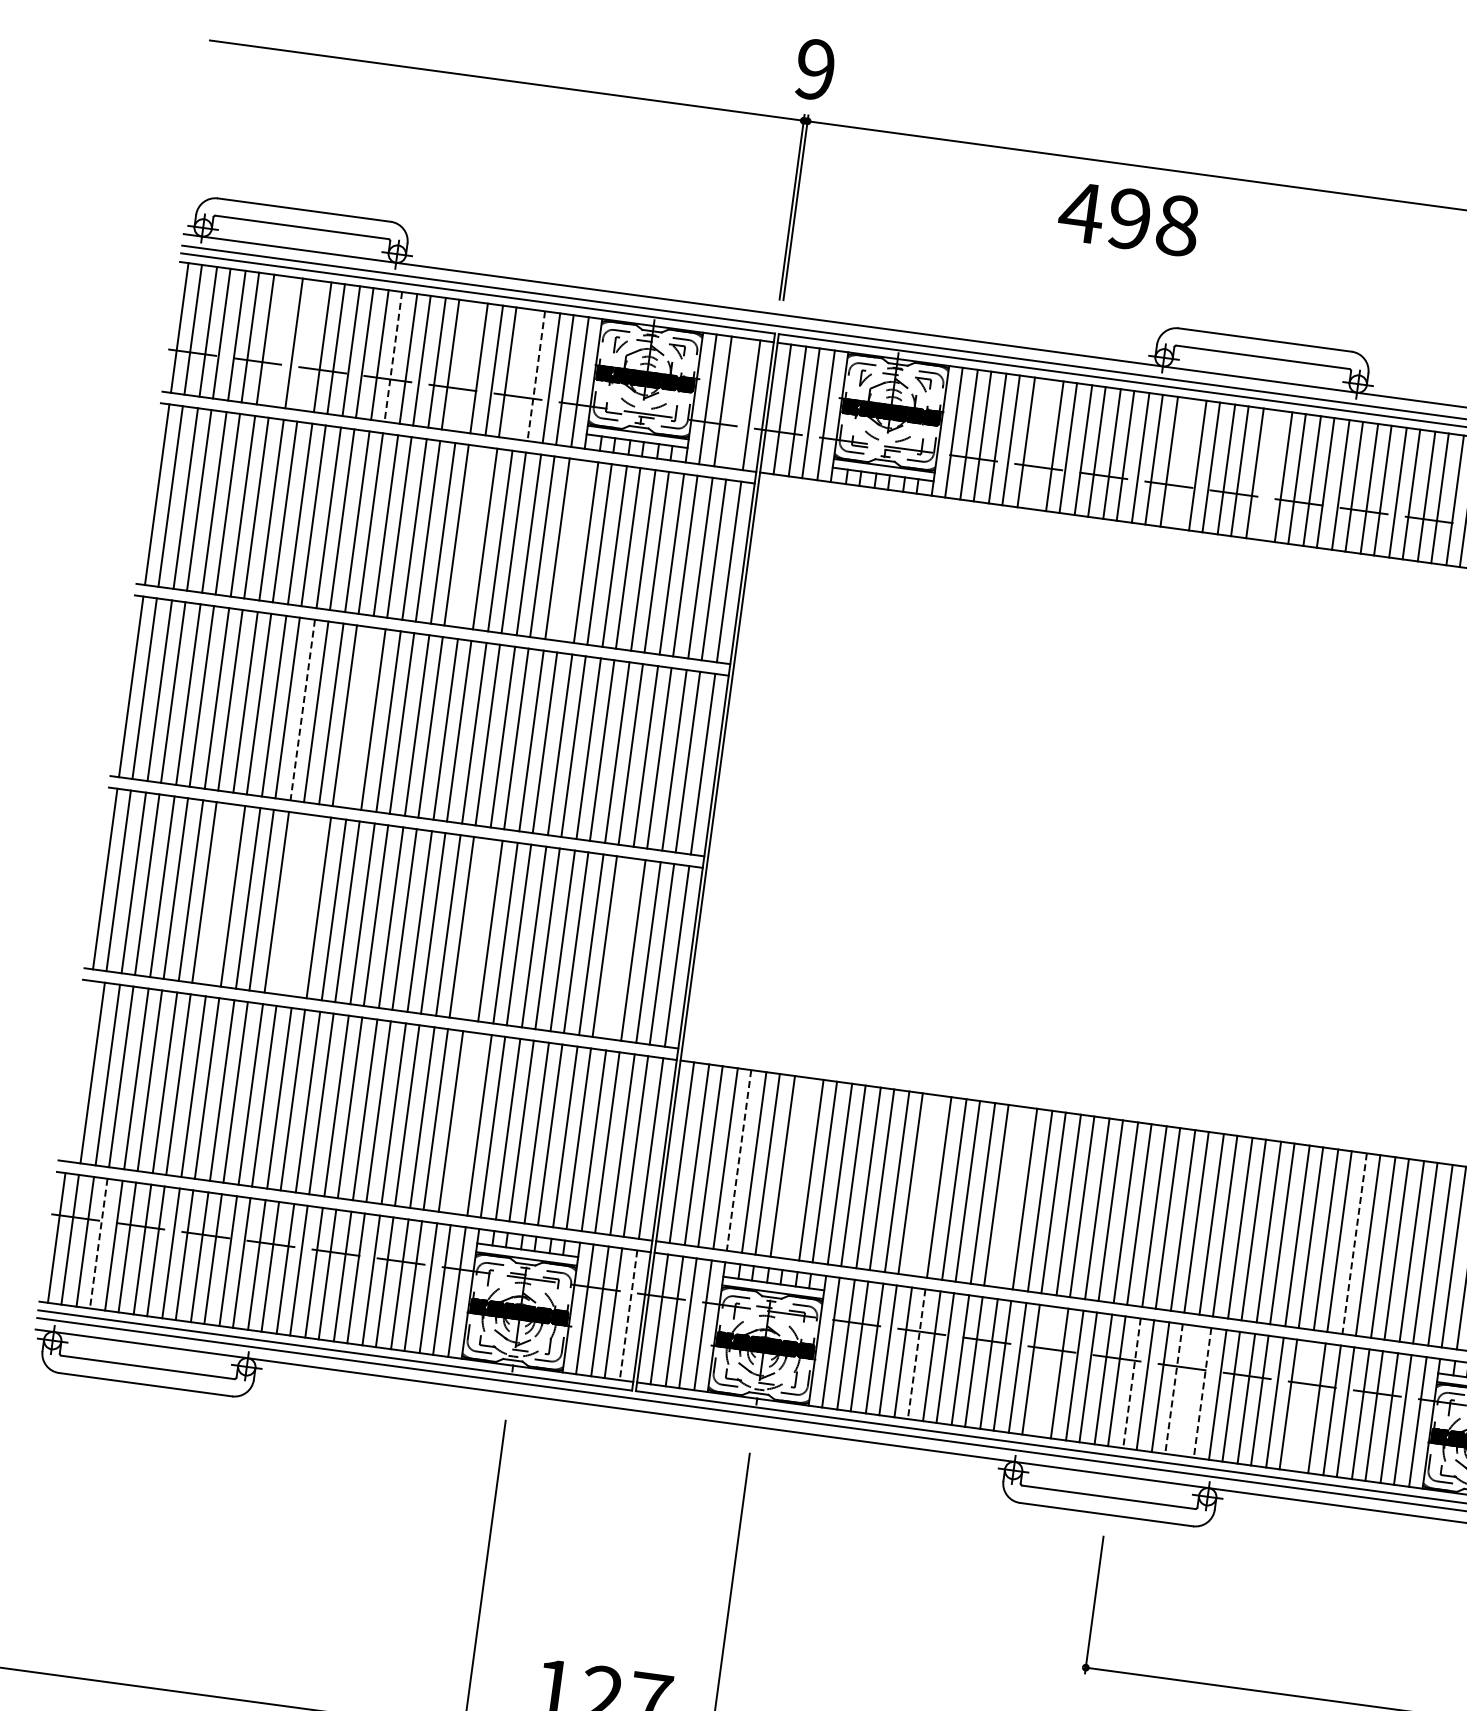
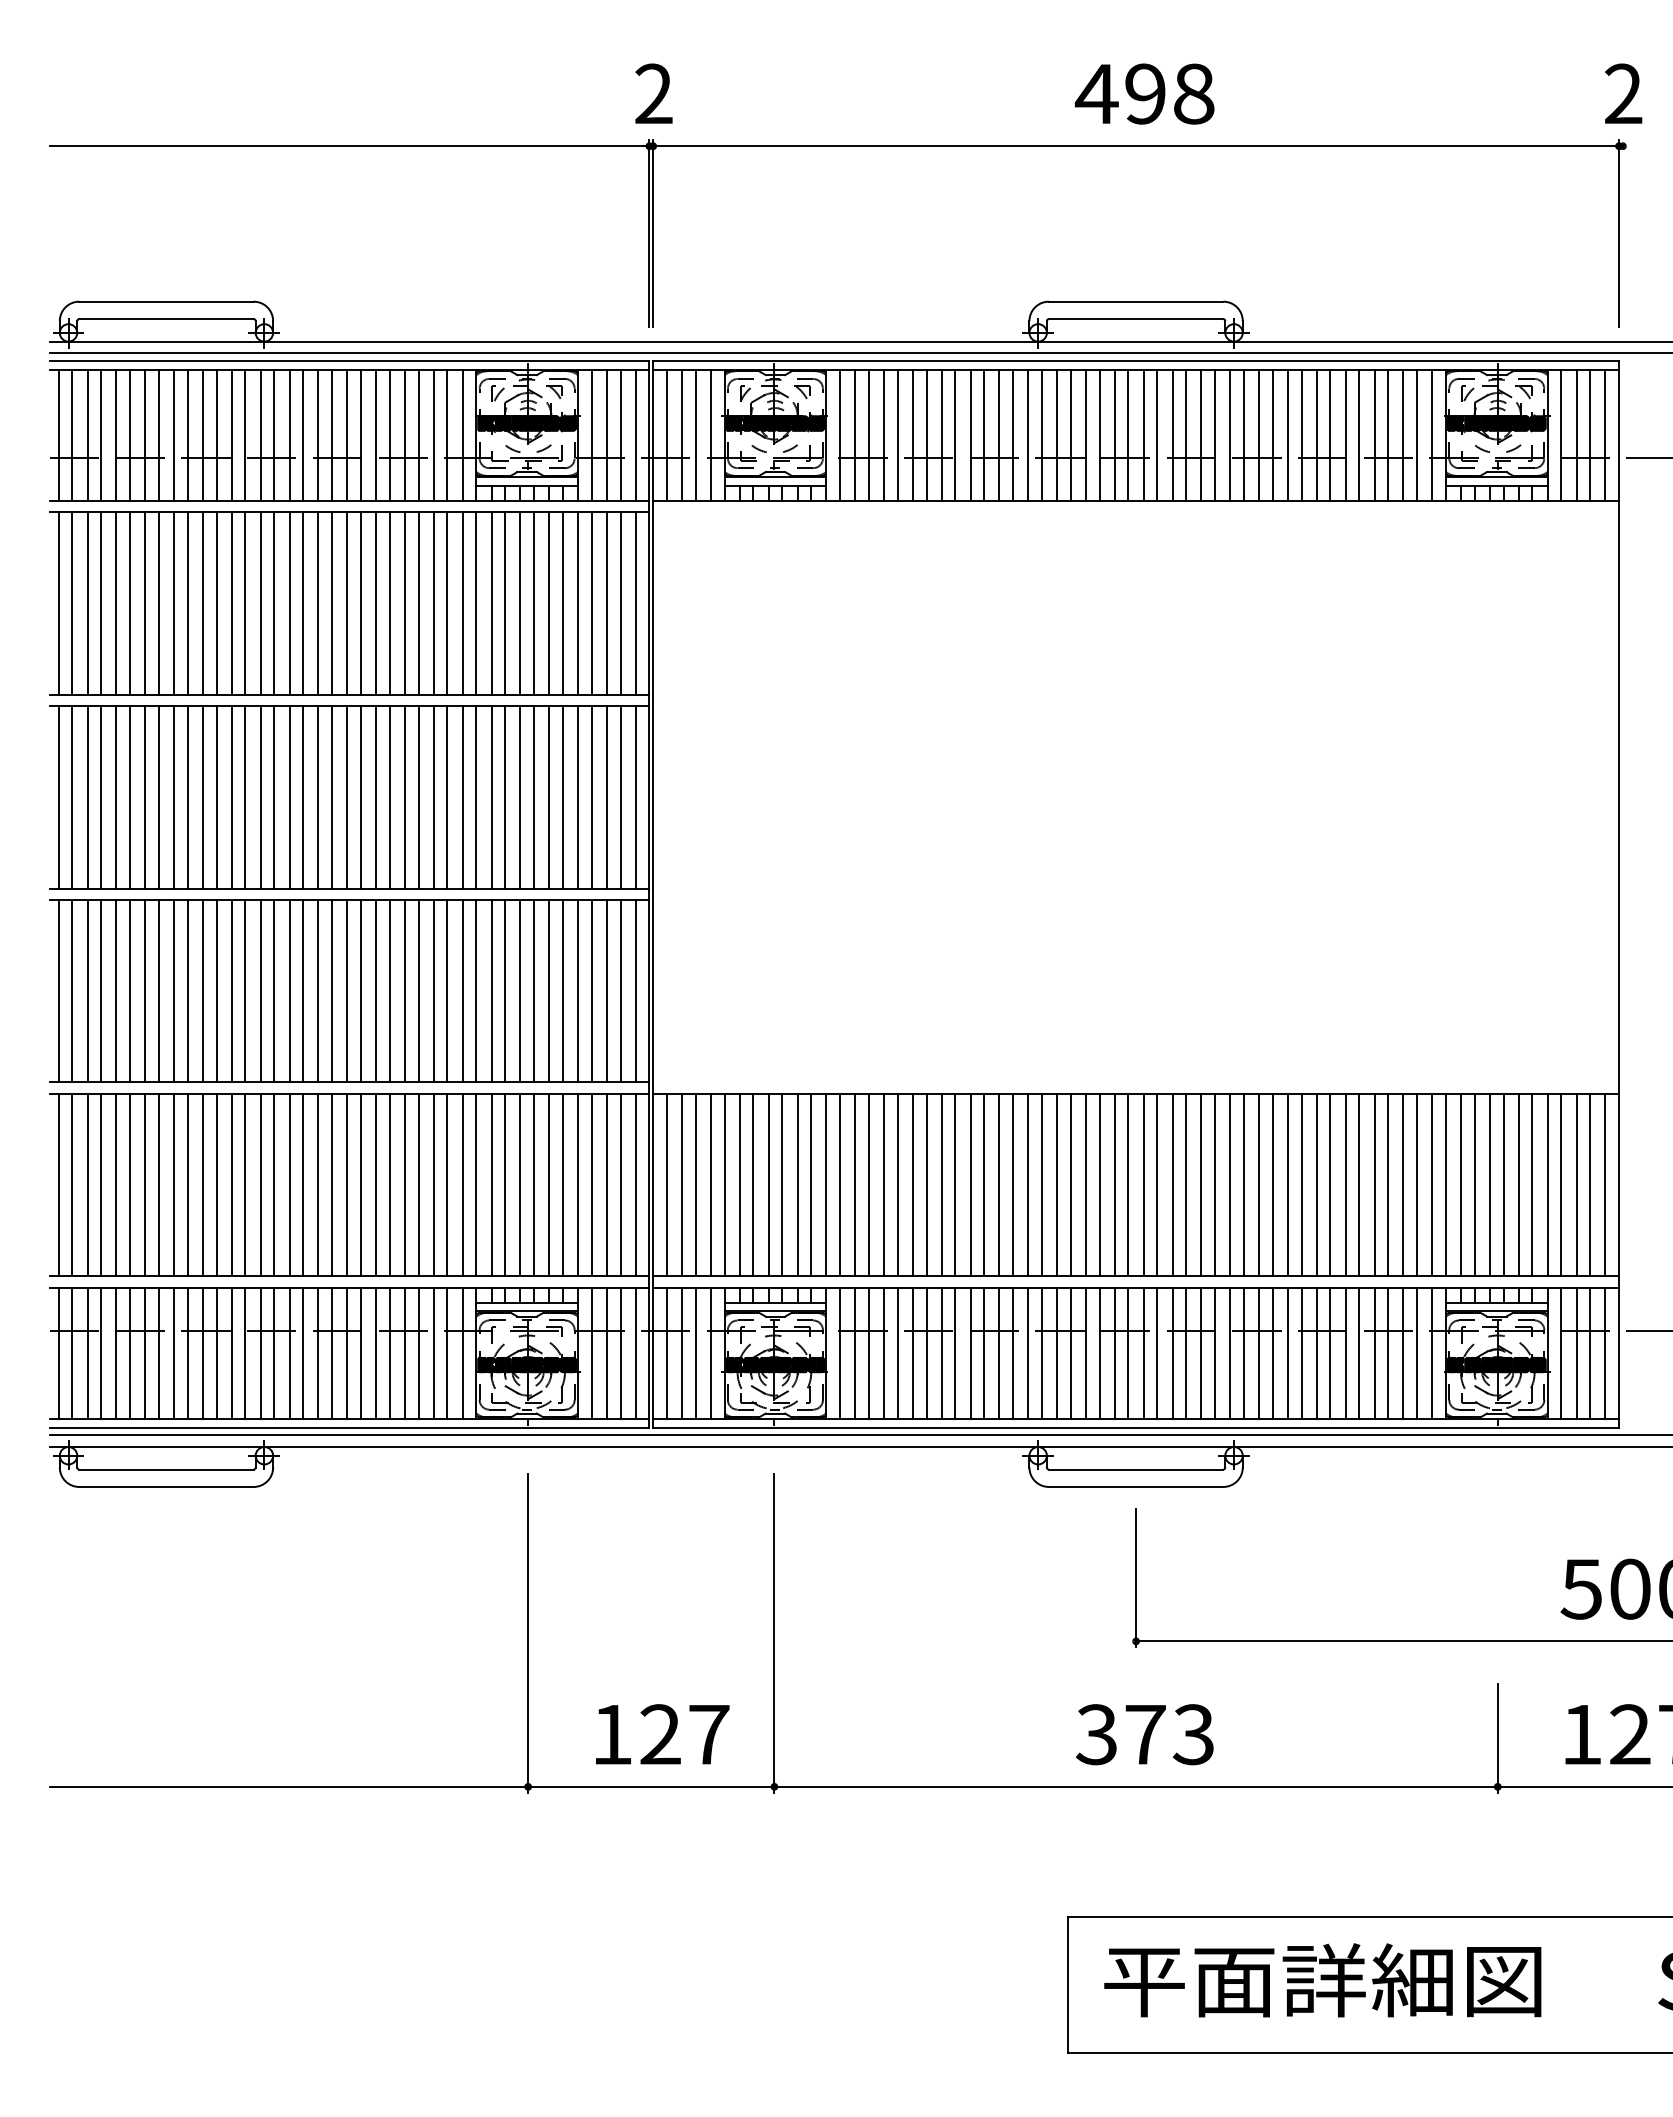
text: (814, 69) -> (653, 93), 9 -> 2
text: (1128, 218) -> (1144, 93), moved
line: (278, 340) -> (158, 434), added
line: (307, 344) -> (187, 434), added
line: (393, 357) -> (274, 435), dashed -> solid
line: (466, 365) -> (347, 434), added
line: (522, 373) -> (404, 434), added
line: (536, 376) -> (418, 435), dashed -> solid
line: (736, 402) -> (620, 434), added
line: (1039, 443) -> (926, 434), added
line: (1182, 462) -> (1070, 434), added
line: (1268, 474) -> (1157, 434), added
line: (472, 537) -> (376, 603), added
line: (571, 550) -> (476, 603), added
line: (302, 710) -> (231, 797), dashed -> solid
line: (359, 717) -> (289, 797), added
line: (219, 894) -> (174, 991), added
line: (290, 904) -> (245, 991), added
line: (305, 906) -> (260, 991), added
line: (476, 929) -> (433, 991), added
line: (620, 948) -> (578, 991), added
line: (79, 1071) -> (58, 1185), added
line: (464, 1123) -> (447, 1185), added
line: (739, 1160) -> (724, 1185), dashed -> solid
line: (796, 1168) -> (782, 1185), added
line: (925, 1185) -> (912, 1185), added
line: (1011, 1197) -> (999, 1185), added
line: (99, 1243) -> (101, 1353), dashed -> solid
line: (1354, 1243) -> (1345, 1185), dashed -> solid
line: (628, 1315) -> (635, 1353), dashed -> solid
line: (916, 1354) -> (926, 1353), dashed -> solid
line: (1046, 1371) -> (1057, 1353), added
line: (1131, 1383) -> (1143, 1353), dashed -> solid
line: (1174, 1389) -> (1186, 1353), dashed -> solid
line: (1189, 1391) -> (1201, 1353), added
line: (1203, 1393) -> (1215, 1353), dashed -> solid
line: (1303, 1406) -> (1316, 1353), added

